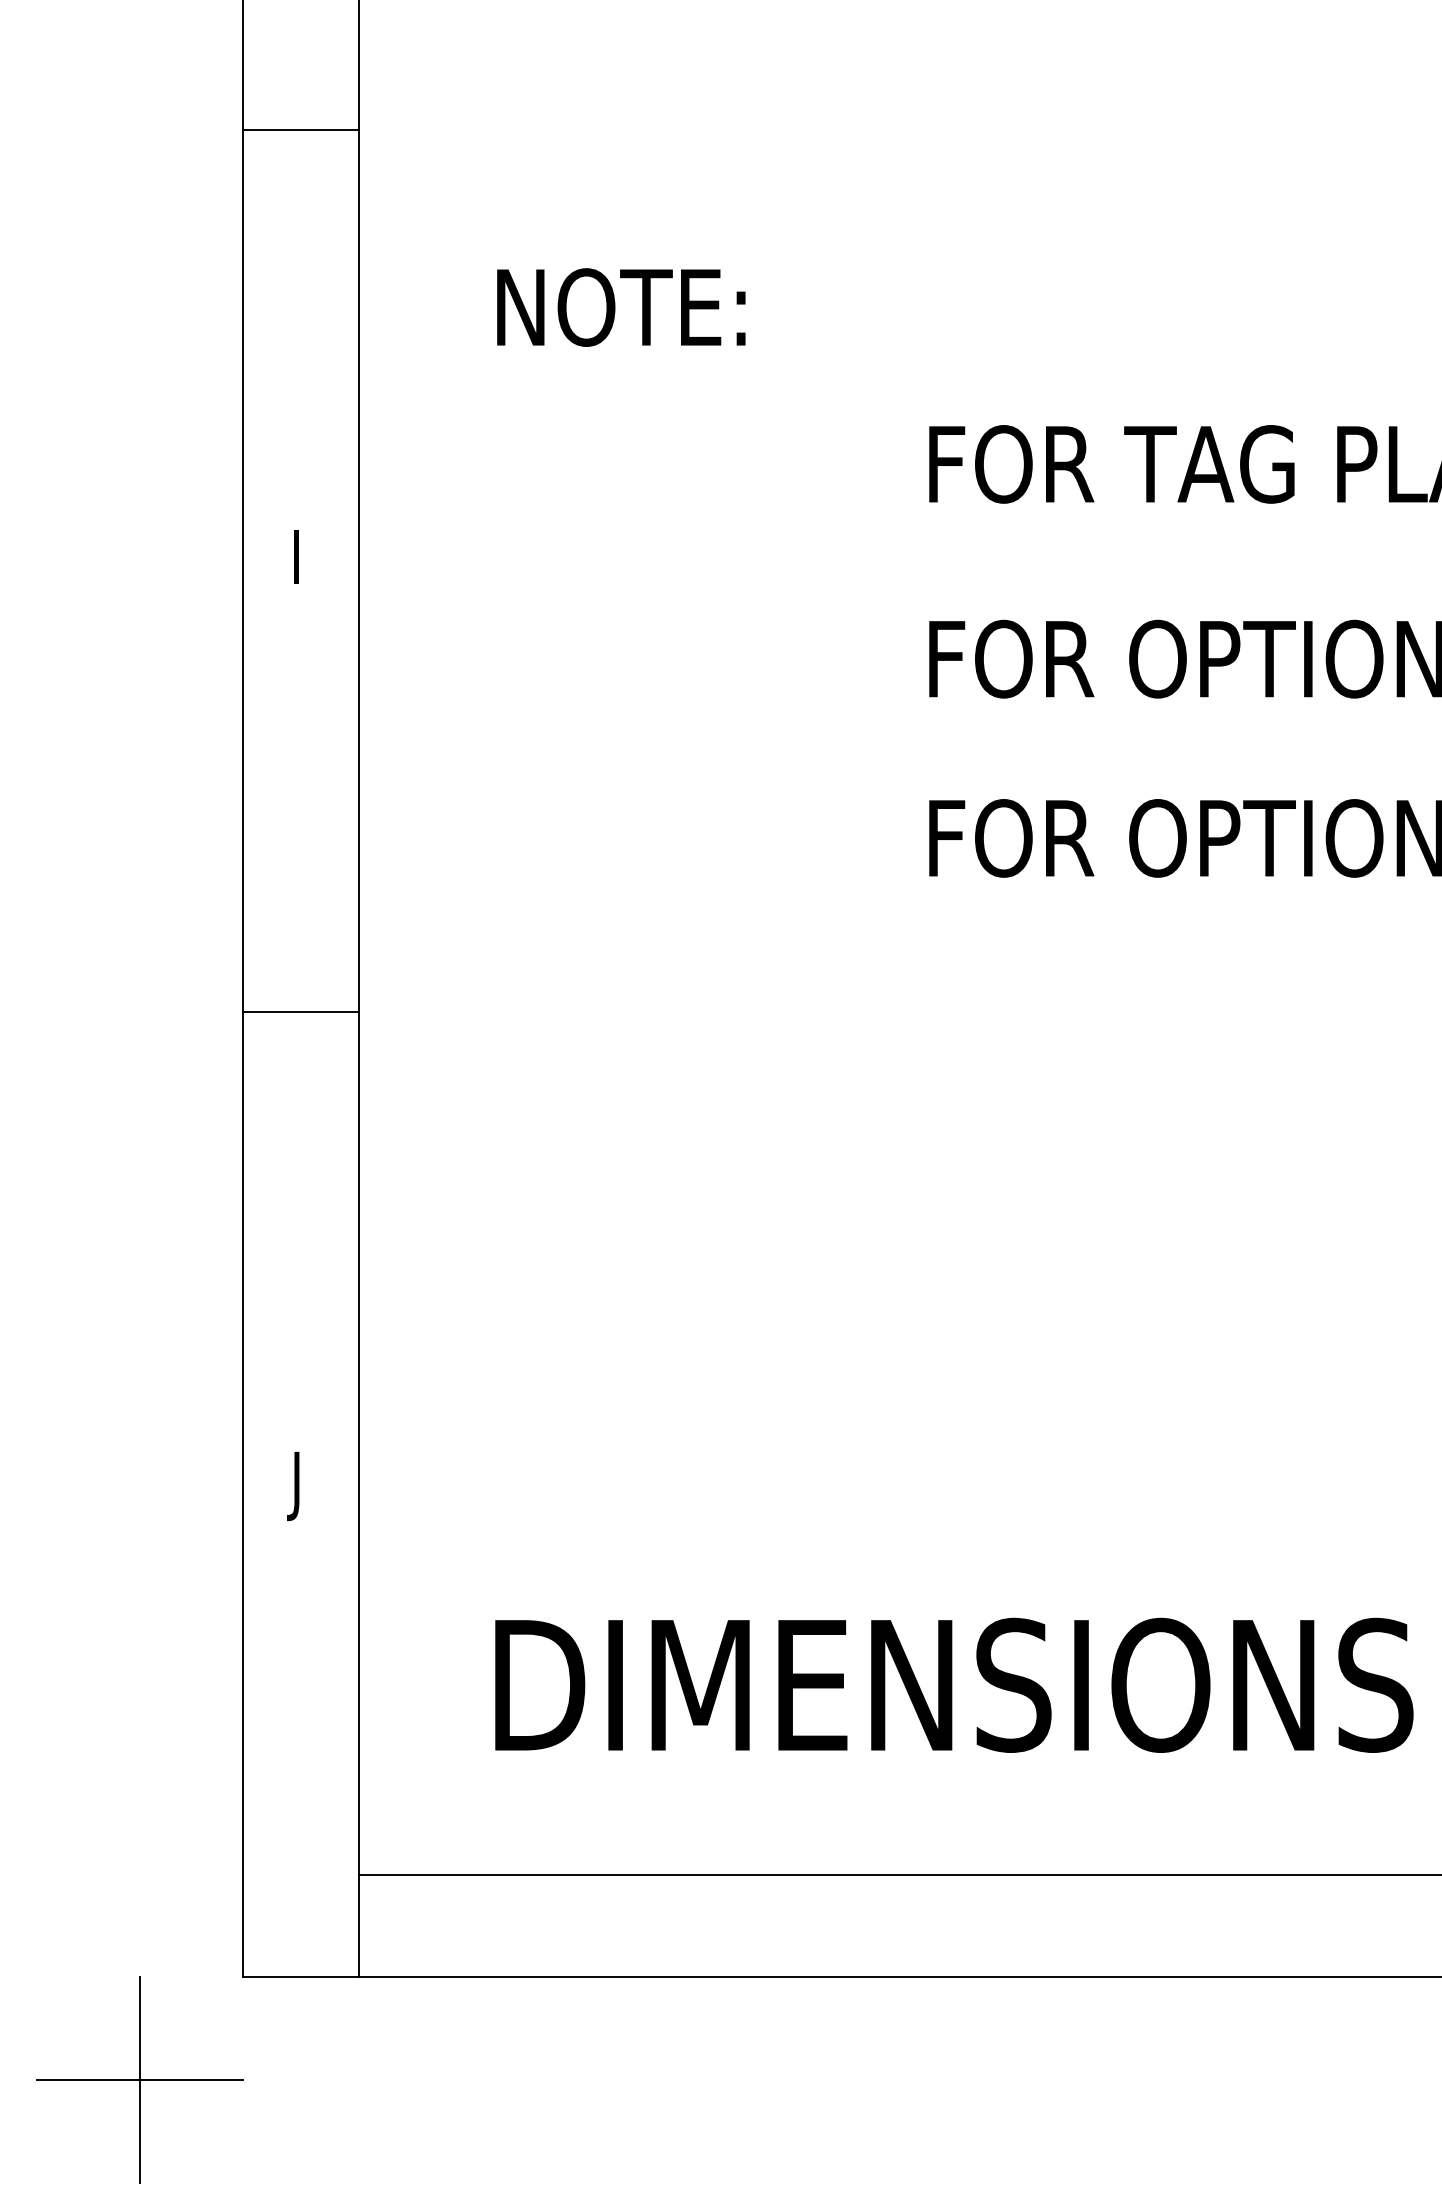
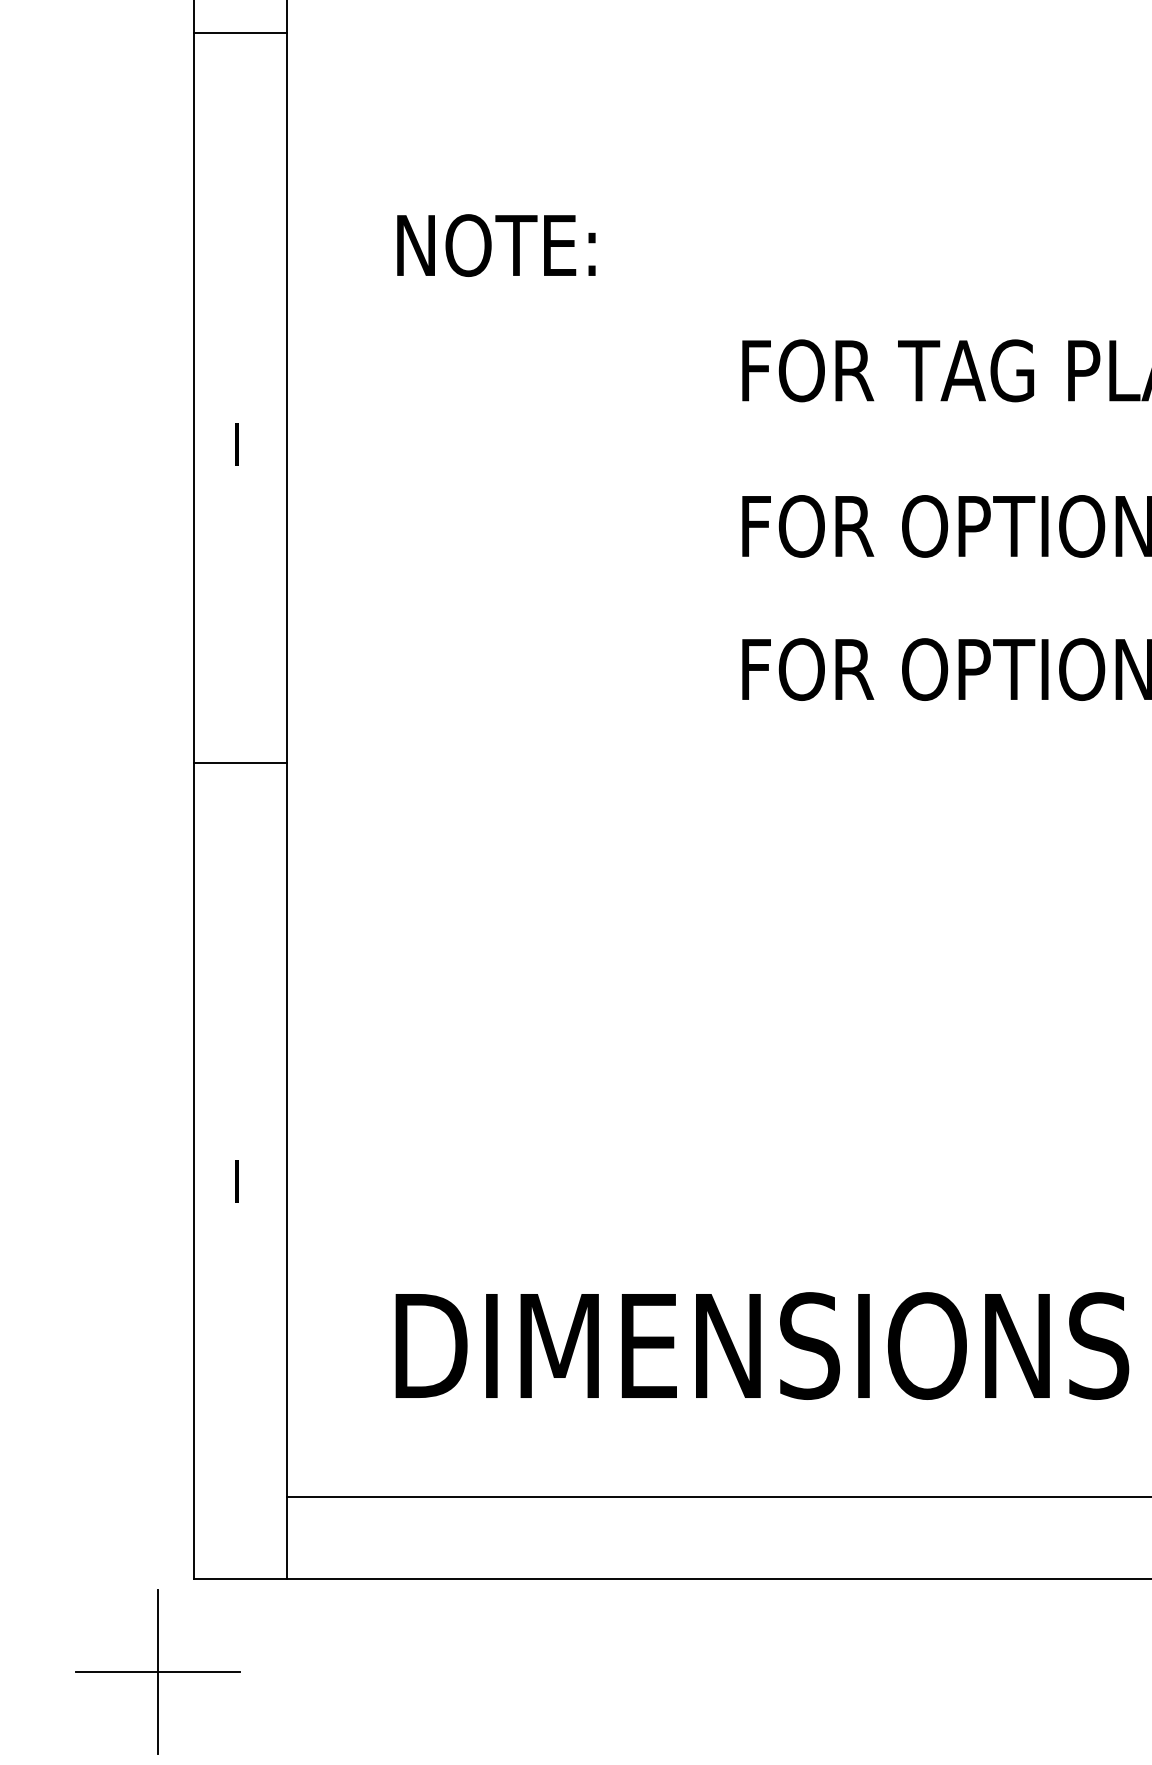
line: (300, 129) -> (240, 33), moved
line: (300, 1012) -> (240, 763), moved
text: (293, 1486) -> (234, 1187), J -> I
part: (139, 2079) -> (157, 1672), moved

